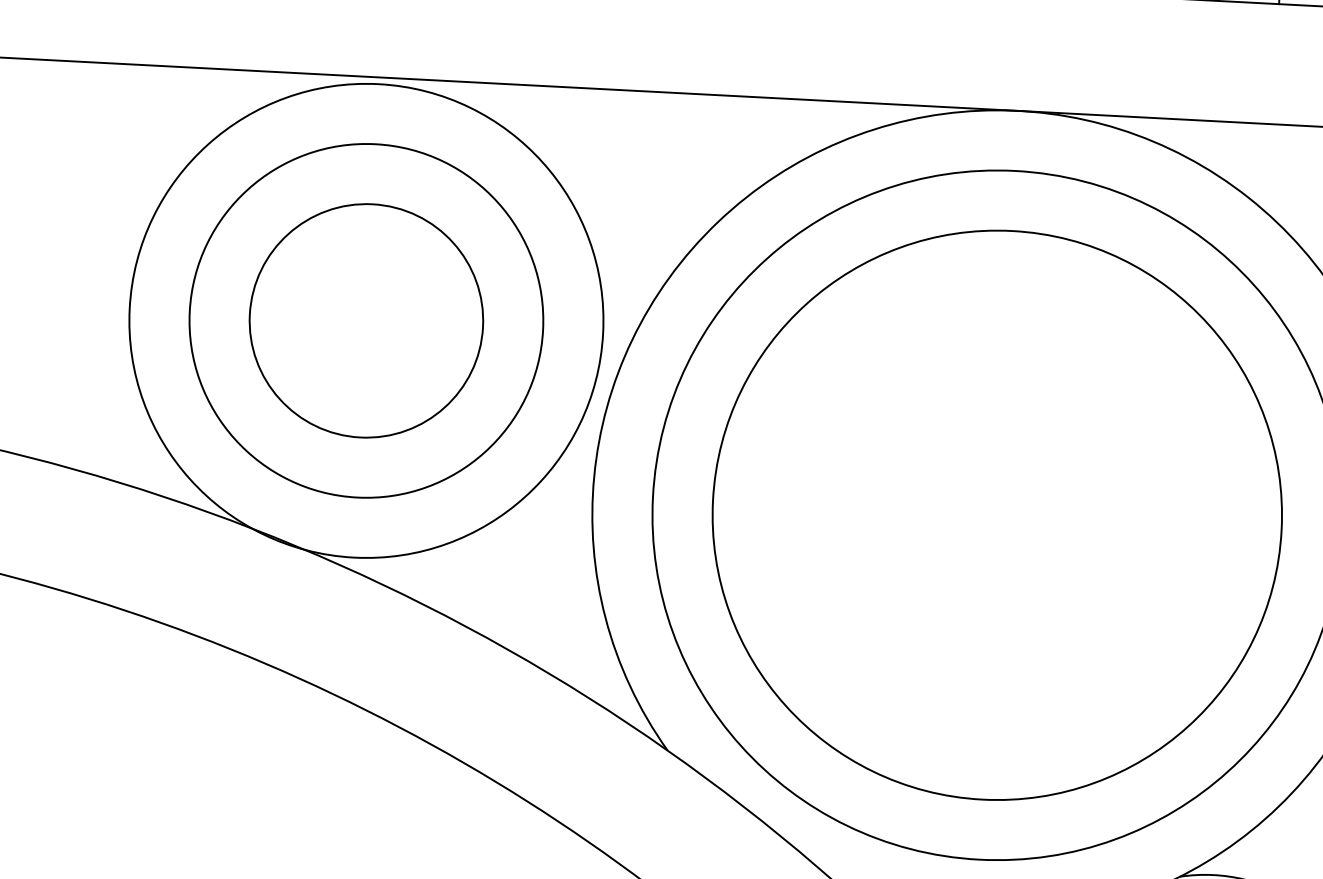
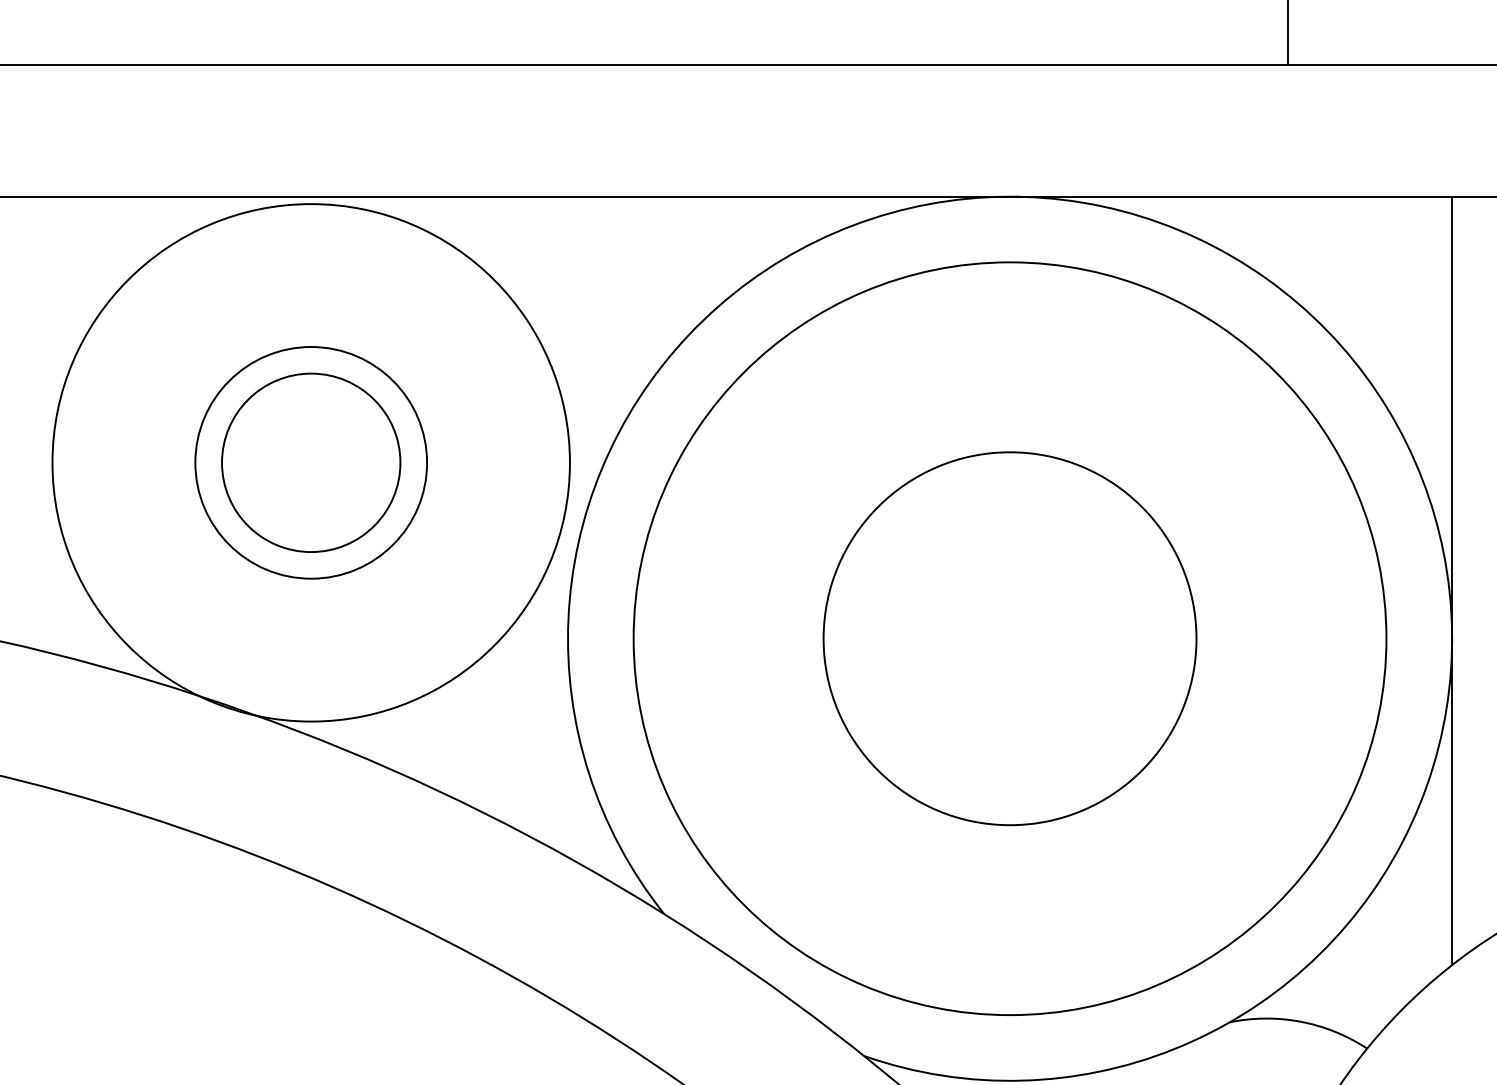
circle: (365, 320) -> (310, 462), size x0.7
circle: (366, 320) -> (311, 462), size x0.6
circle: (996, 515) -> (1009, 638), size x0.6

